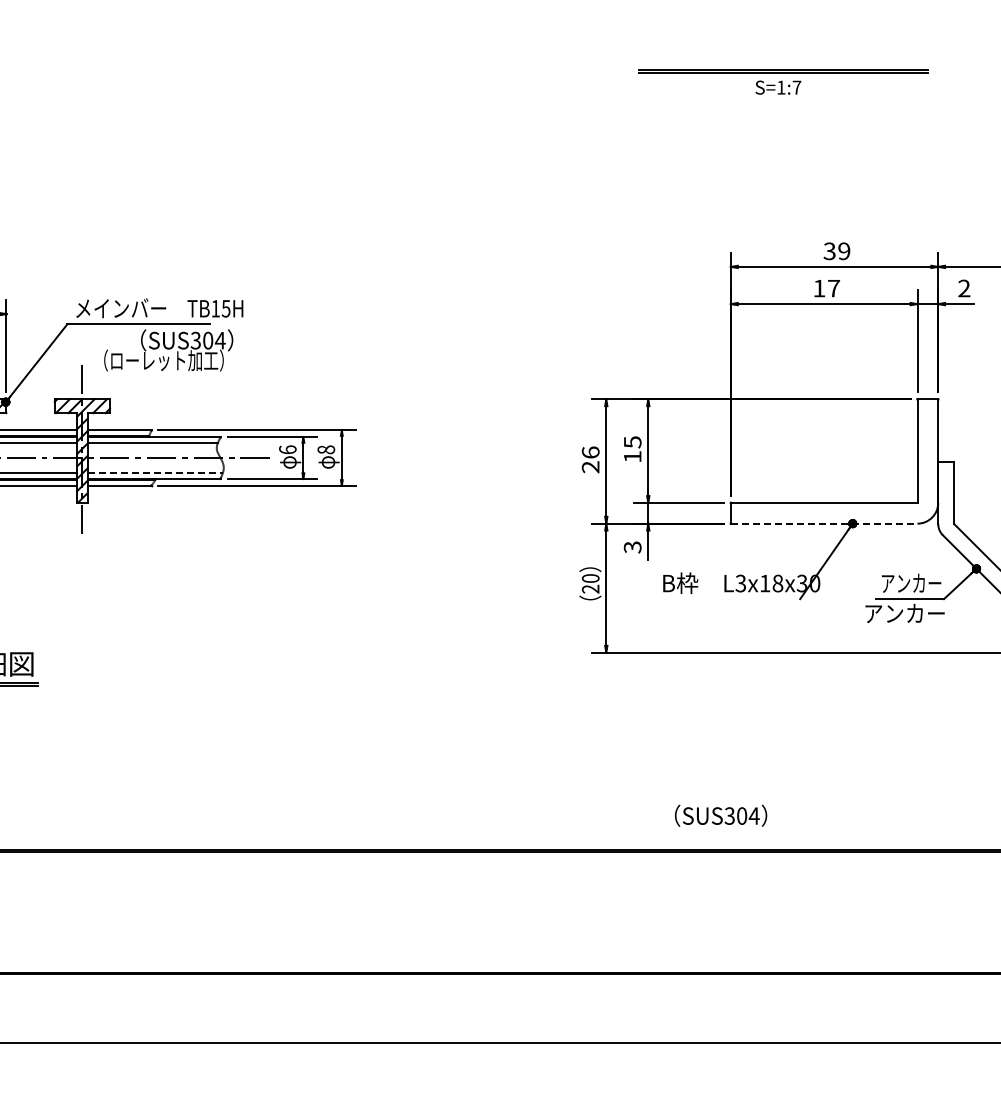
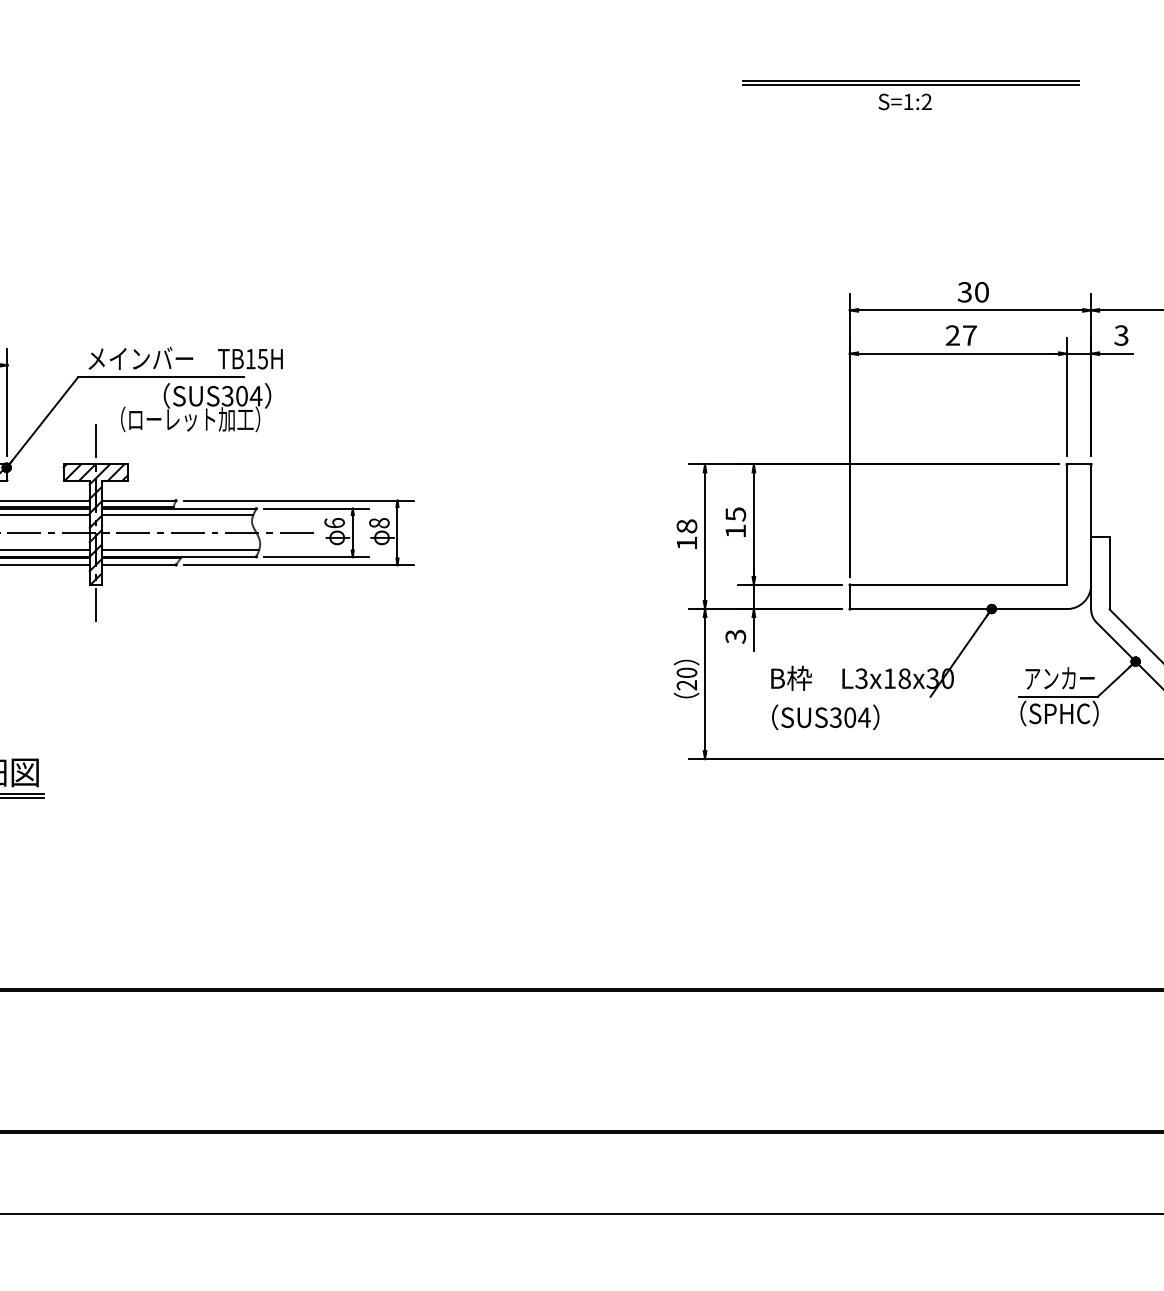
text: (796, 87) -> (926, 101), S=1:7 -> S=1:2
text: (844, 251) -> (982, 292), 39 -> 30
text: (819, 288) -> (953, 335), 17 -> 27
text: (964, 288) -> (1121, 335), 2 -> 3
text: (590, 459) -> (686, 534), 26 -> 18
line: (155, 473) -> (180, 550), dashed -> solid
line: (824, 523) -> (958, 608), dashed -> solid
text: (904, 613) -> (1051, 713), アンカー -> （SPHC）
text: (721, 815) -> (826, 717), moved

